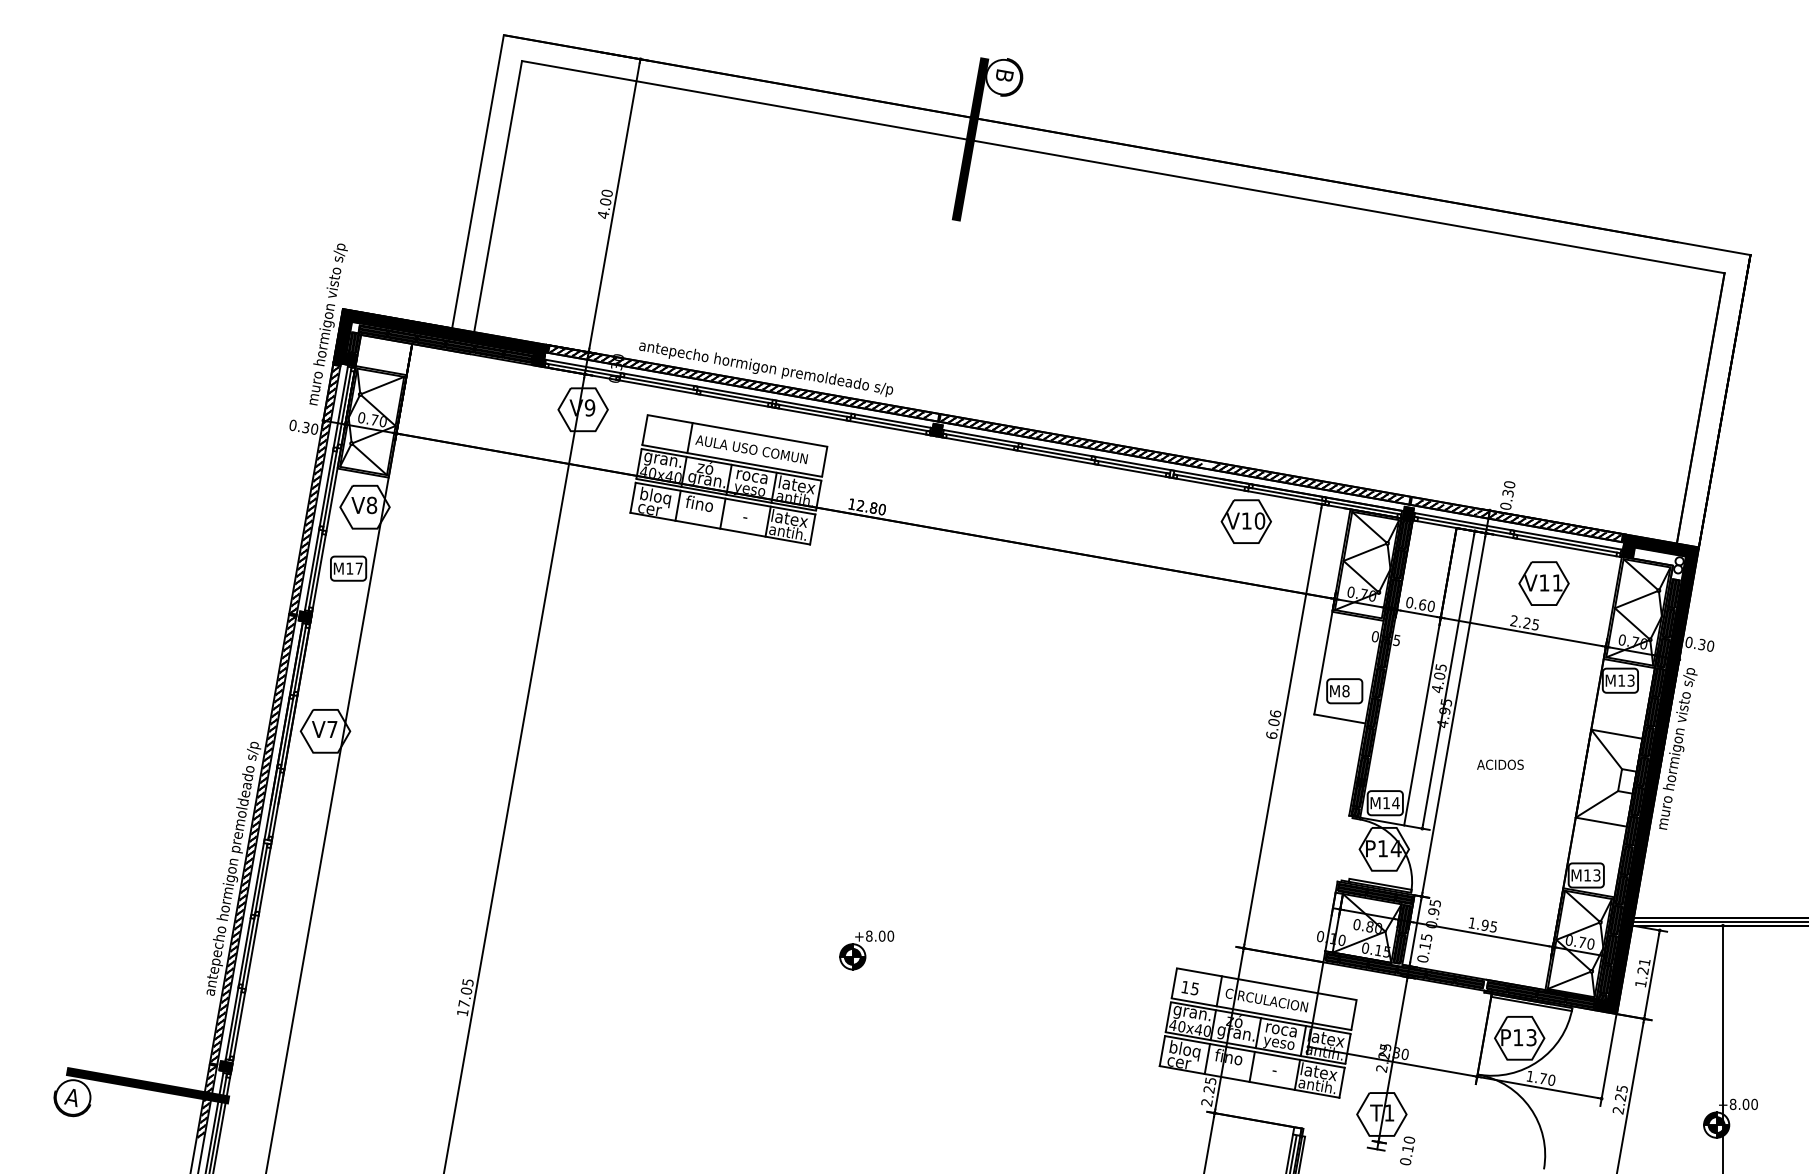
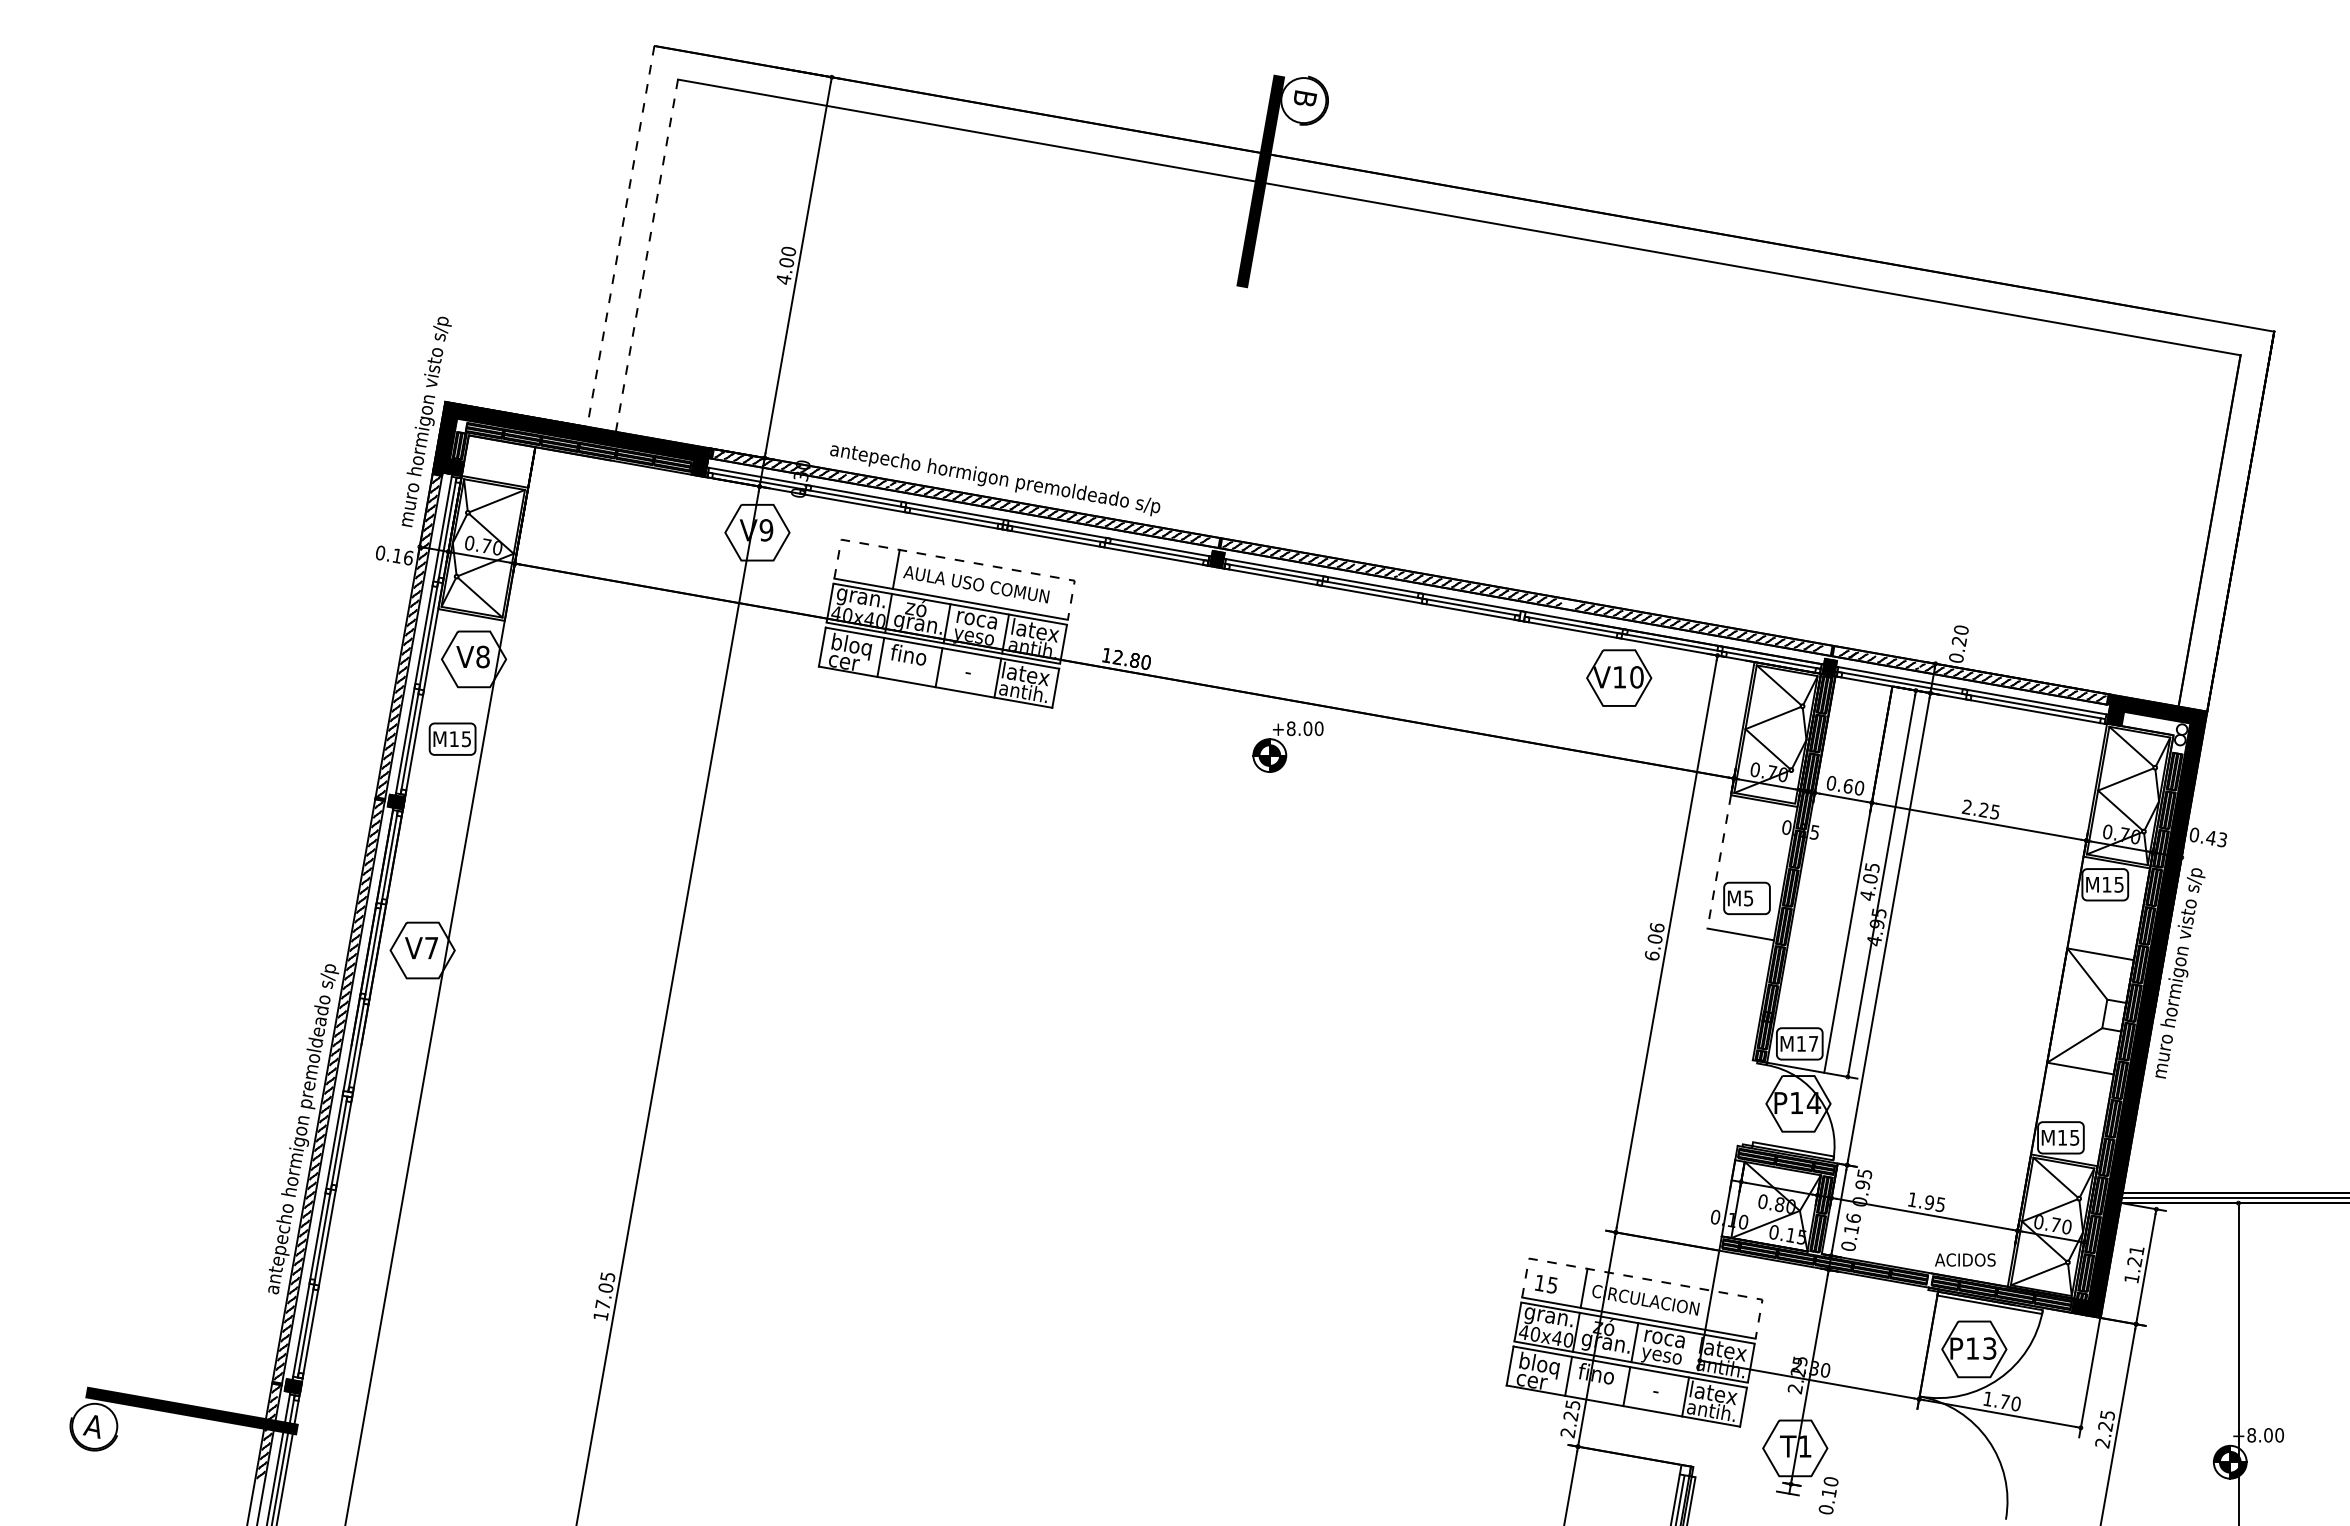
line: (477, 181) -> (620, 236), solid -> dashed
line: (497, 196) -> (646, 255), solid -> dashed
text: (309, 428) -> (402, 556), 0.30 -> 0.16
line: (737, 431) -> (958, 560), solid -> dashed
text: (1507, 493) -> (1958, 641), 0.30 -> 0.20
text: (359, 568) -> (466, 739), M17 -> M15
part: (1544, 583) -> (2006, 758), removed
text: (1706, 645) -> (2216, 838), 0.30 -> 0.43
line: (1323, 662) -> (1719, 861), solid -> dashed
text: (1631, 679) -> (2119, 883), M13 -> M15
text: (1345, 691) -> (1748, 898), M8 -> M5
text: (1500, 764) -> (1965, 1259), moved
text: (1395, 802) -> (1813, 1043), M14 -> M17
text: (1596, 874) -> (2074, 1136), M13 -> M15
text: (1425, 937) -> (1852, 1218), 0.15 -> 0.16
part: (866, 949) -> (1287, 746), moved
line: (1266, 984) -> (1645, 1279), solid -> dashed
line: (1302, 1040) -> (1692, 1352), removed

